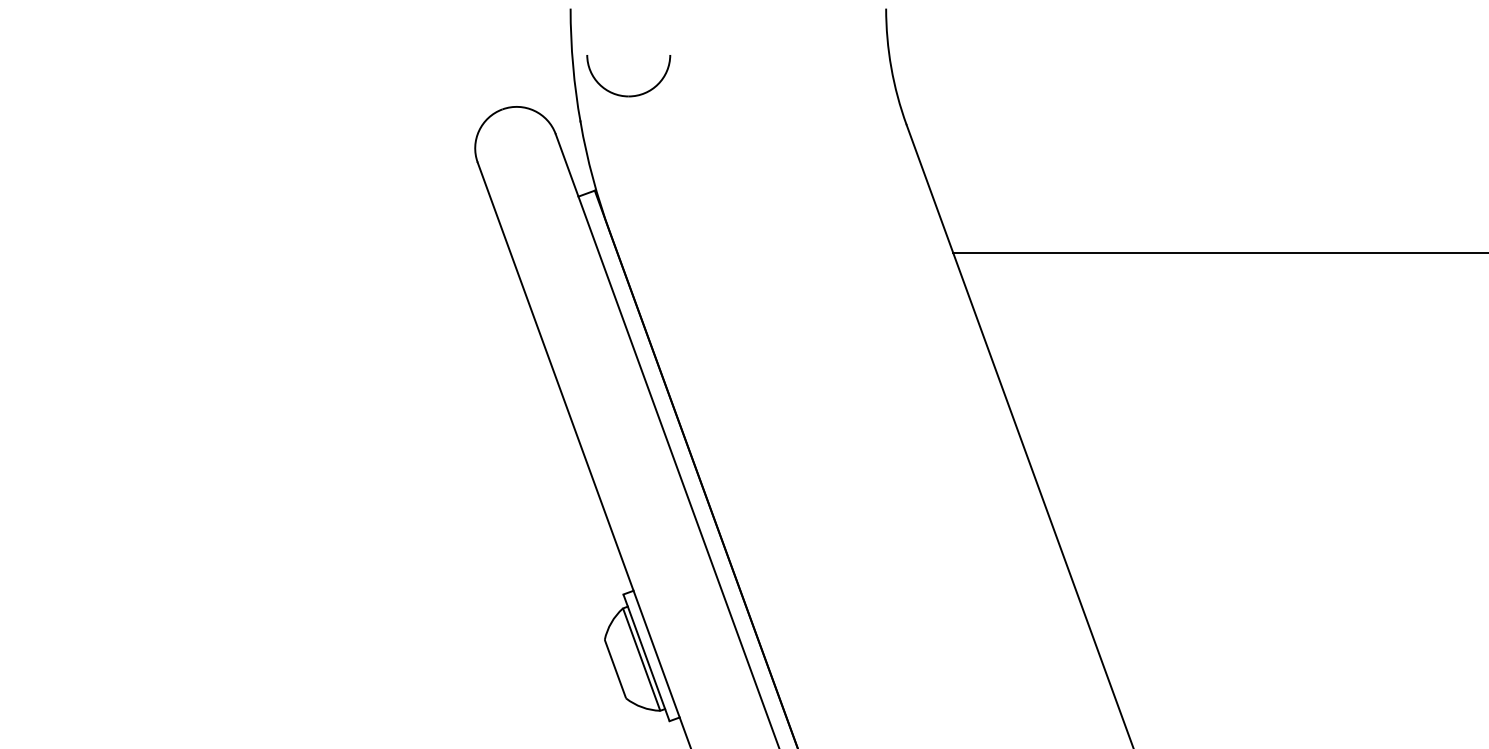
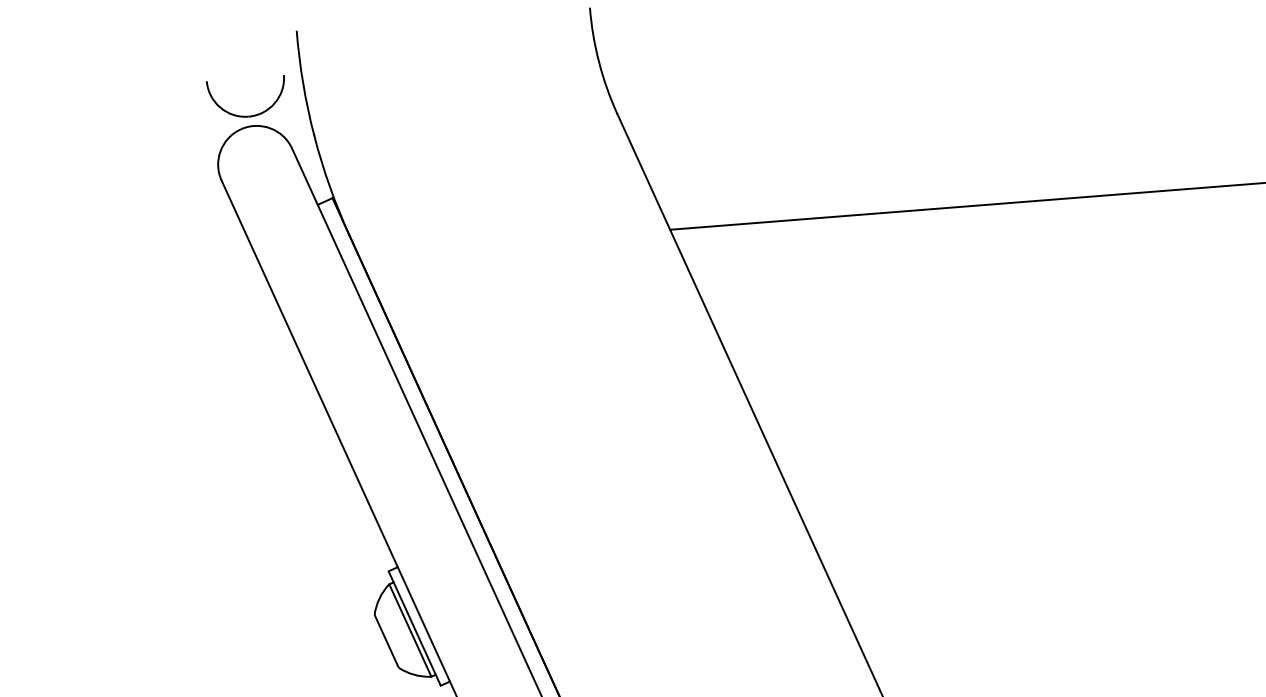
part: (628, 95) -> (248, 115), moved

